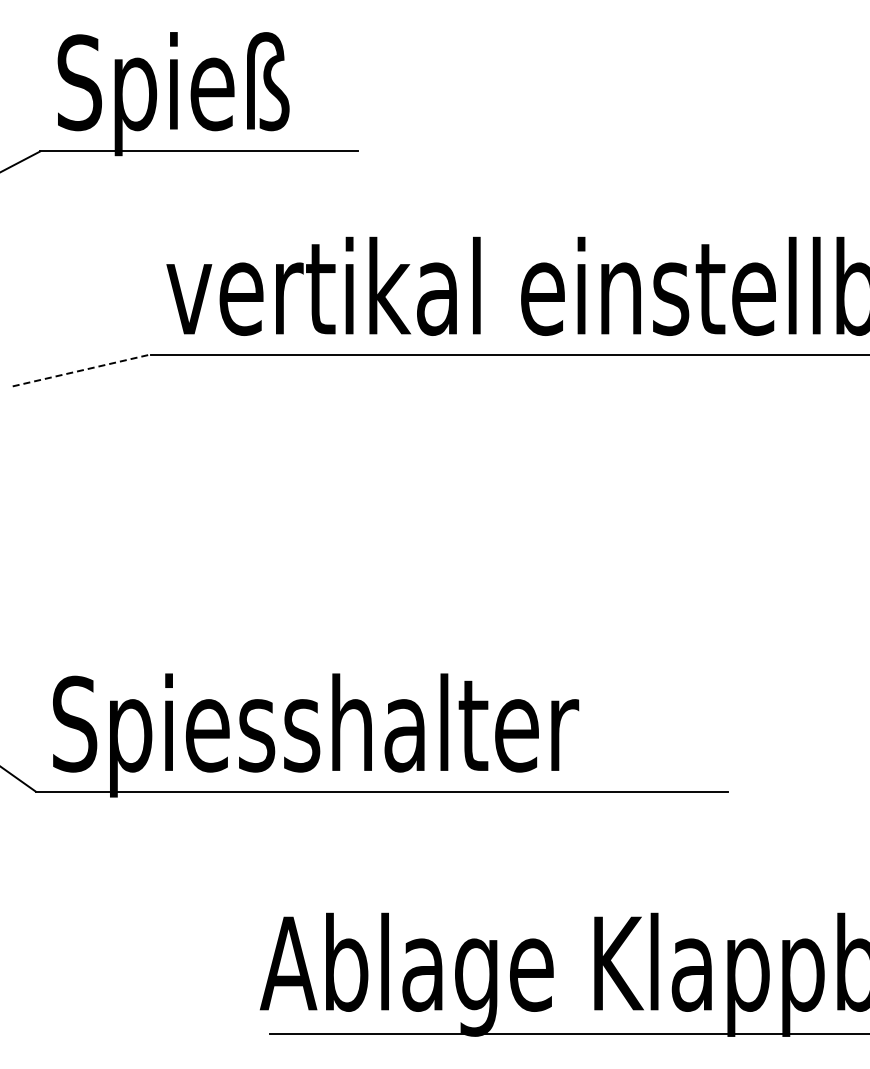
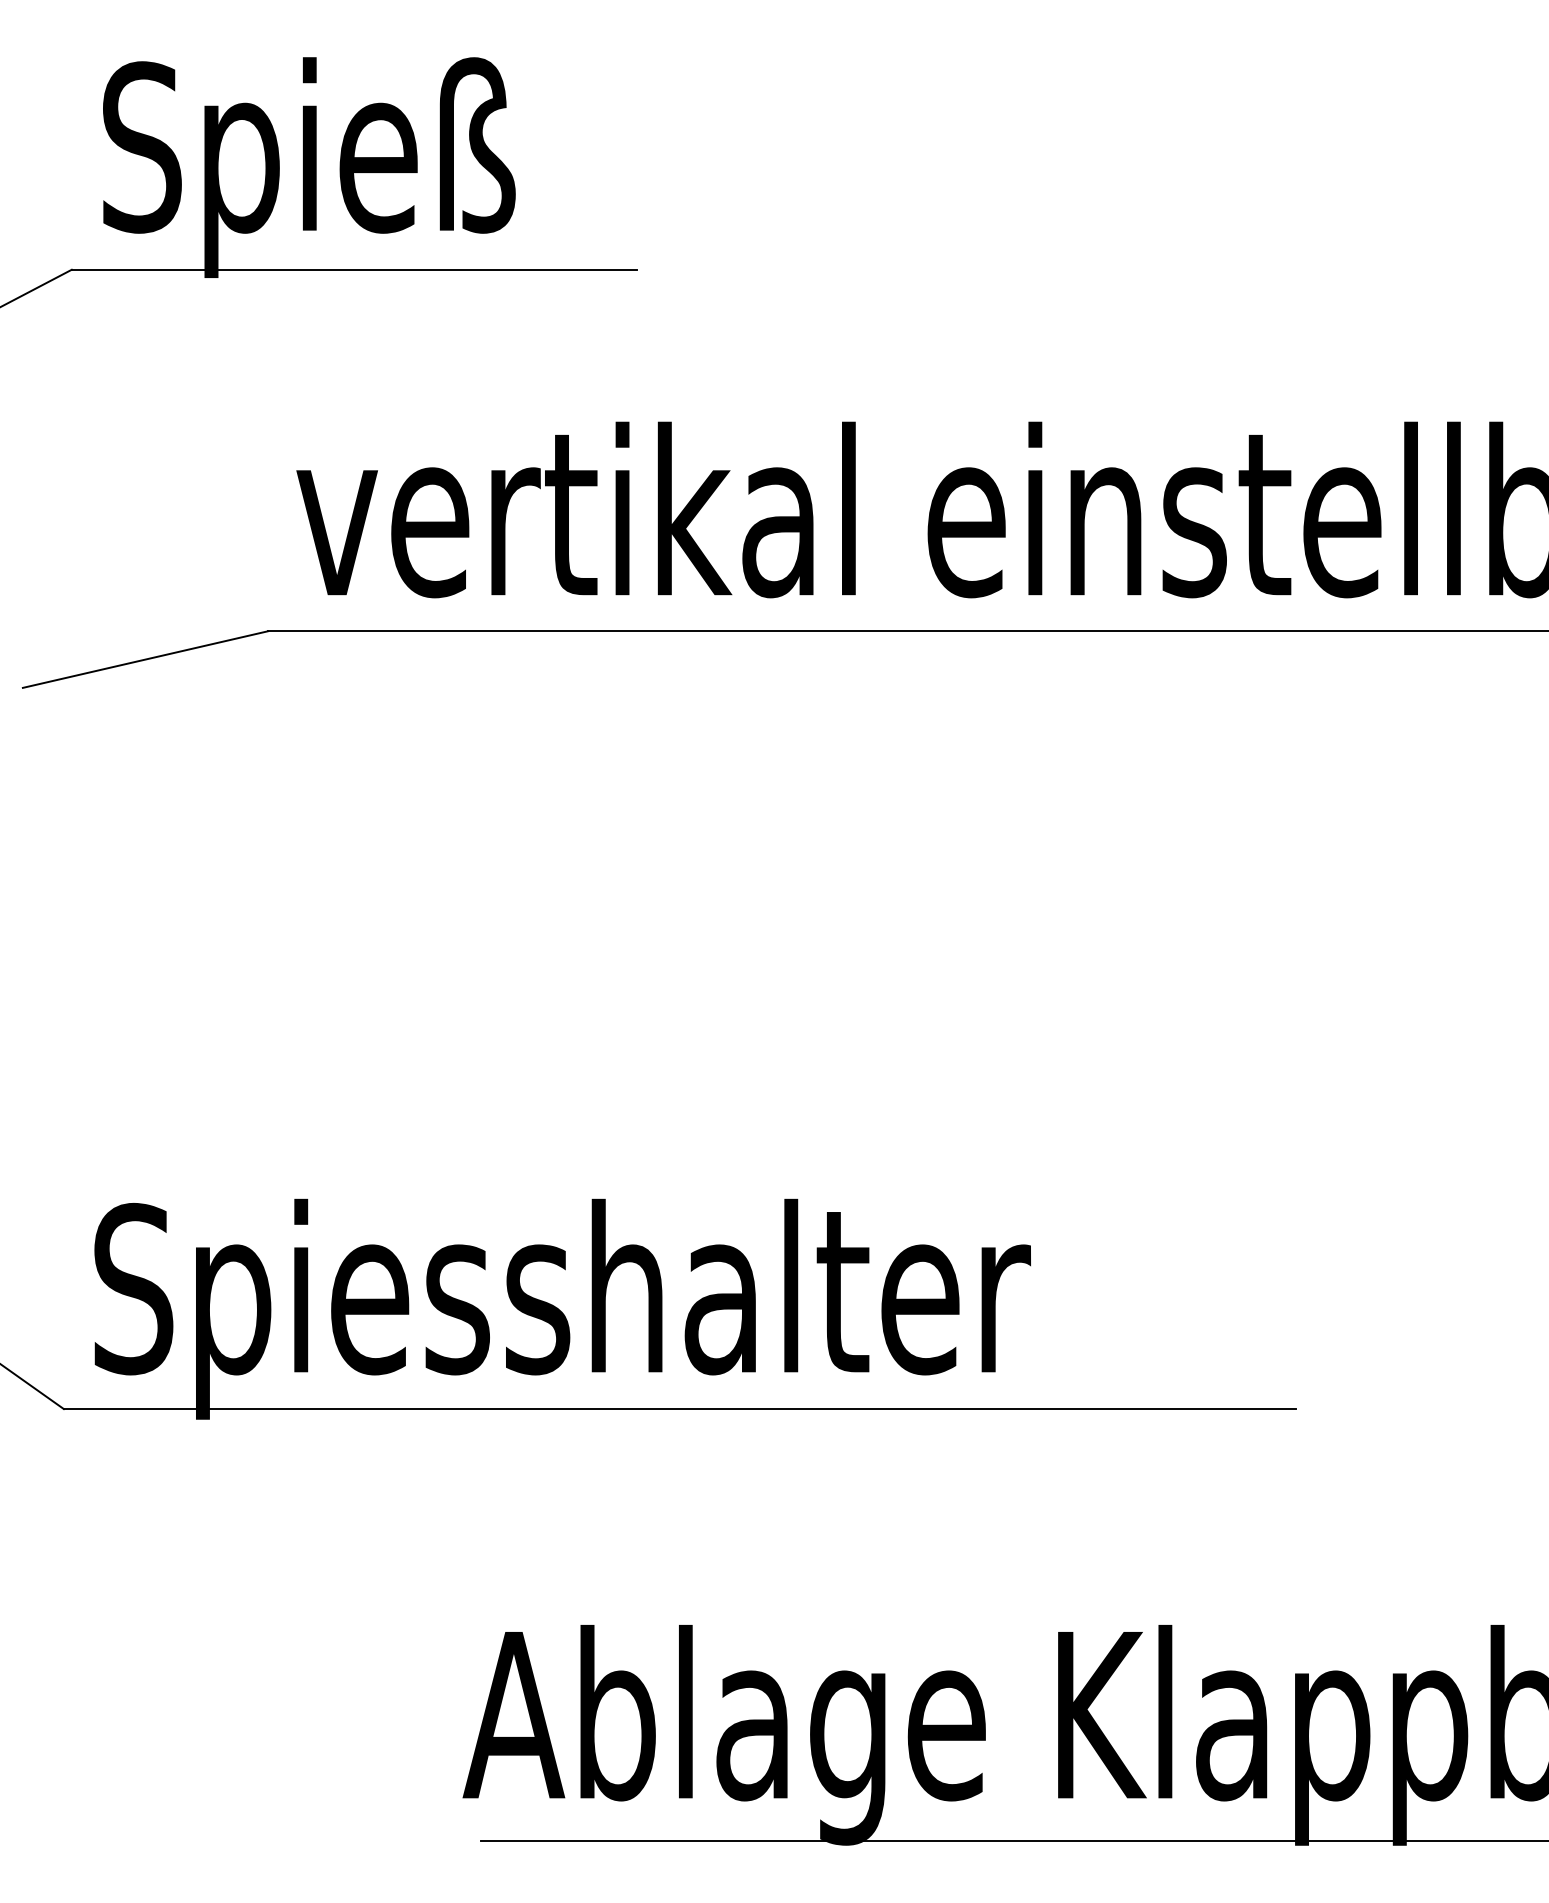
line: (81, 370) -> (145, 659), dashed -> solid

